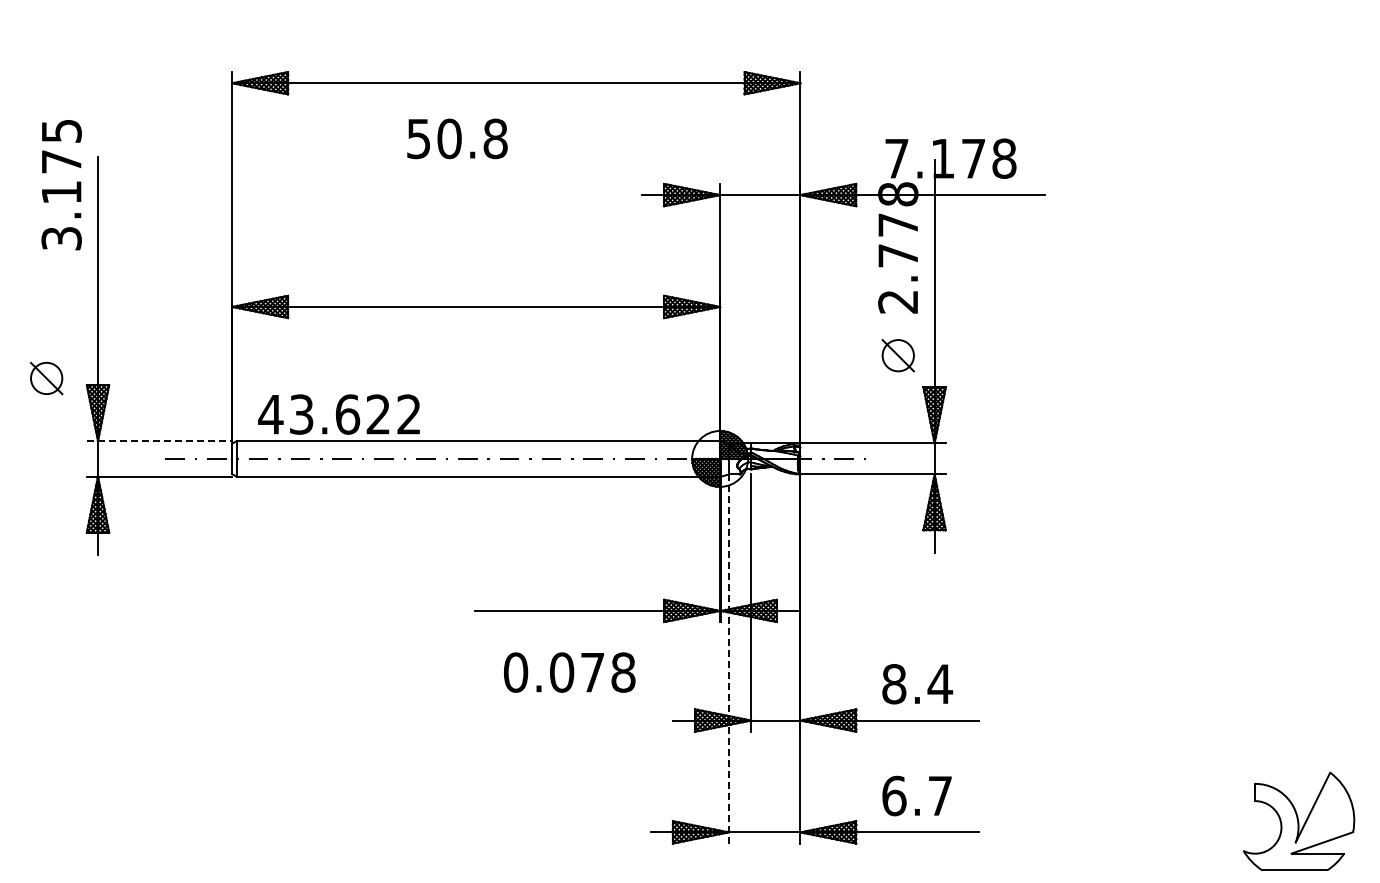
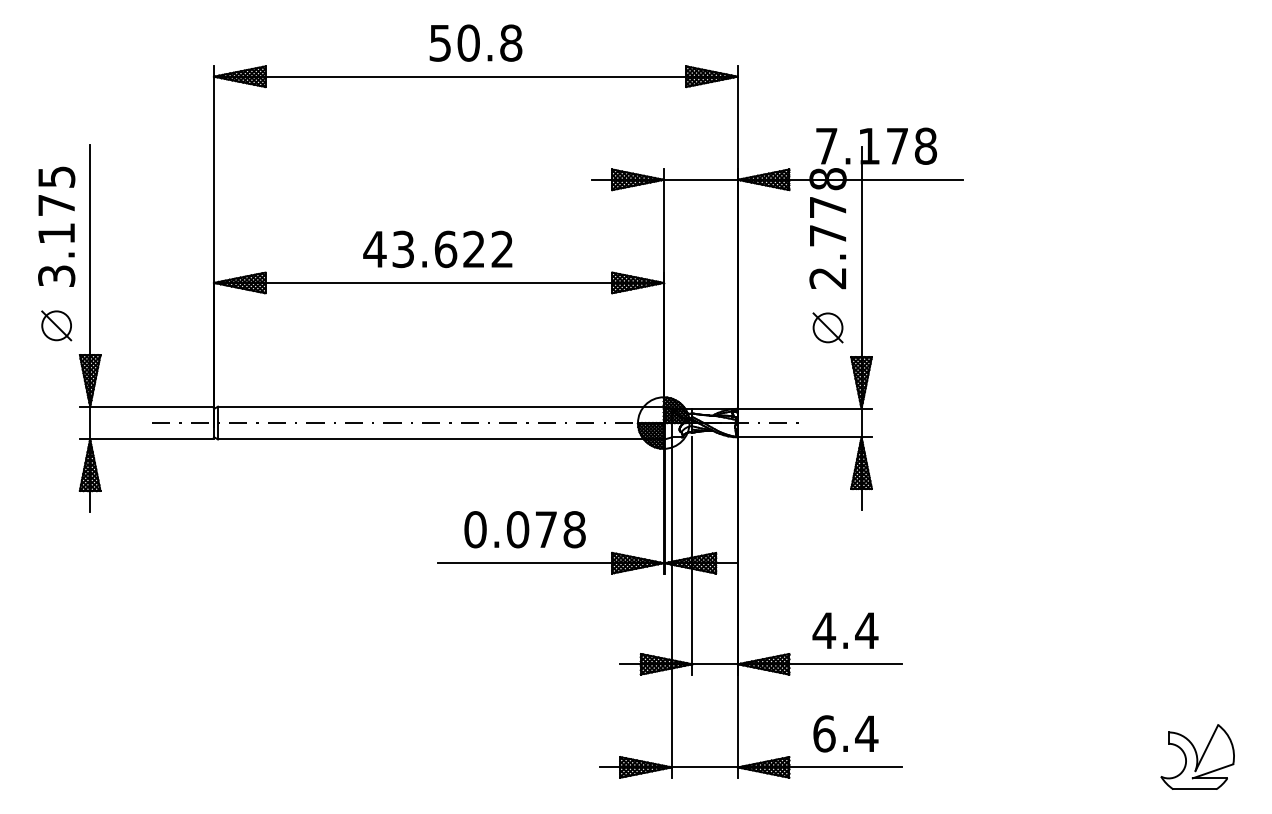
text: (457, 138) -> (476, 42), moved
text: (61, 185) -> (56, 227), moved
part: (46, 378) -> (56, 325), moved
text: (338, 414) -> (437, 249), moved
line: (159, 441) -> (146, 407), dashed -> solid
line: (728, 659) -> (671, 607), dashed -> solid
text: (569, 672) -> (524, 529), moved
text: (893, 684) -> (823, 631), 8.4 -> 4.4
text: (940, 795) -> (866, 733), 6.7 -> 6.4
part: (1299, 820) -> (1197, 756), size x0.71

